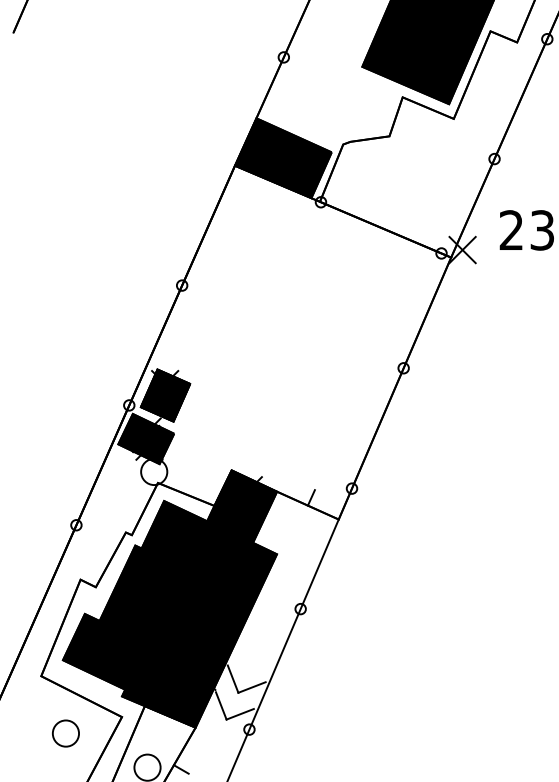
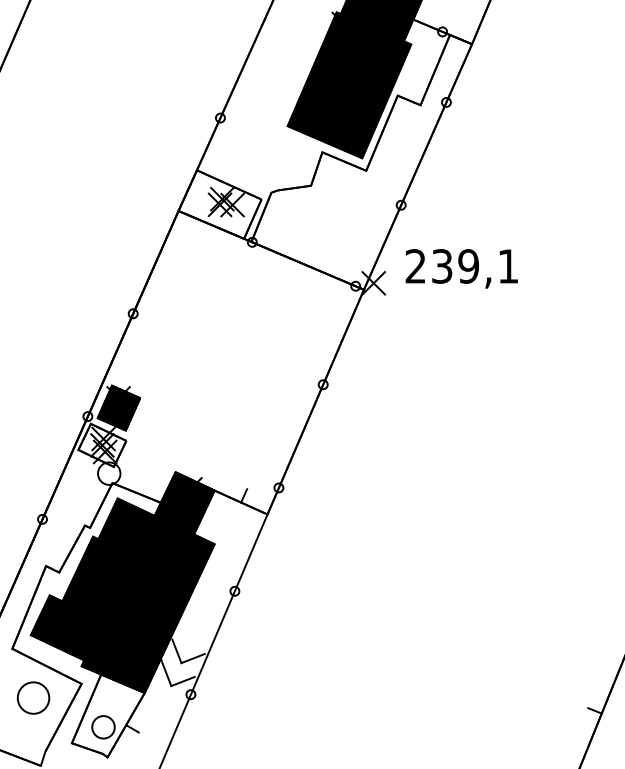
fill: (282, 158) -> (219, 204), removed
fill: (146, 437) -> (102, 444), removed
circle: (65, 732) -> (33, 697), size x1.4

